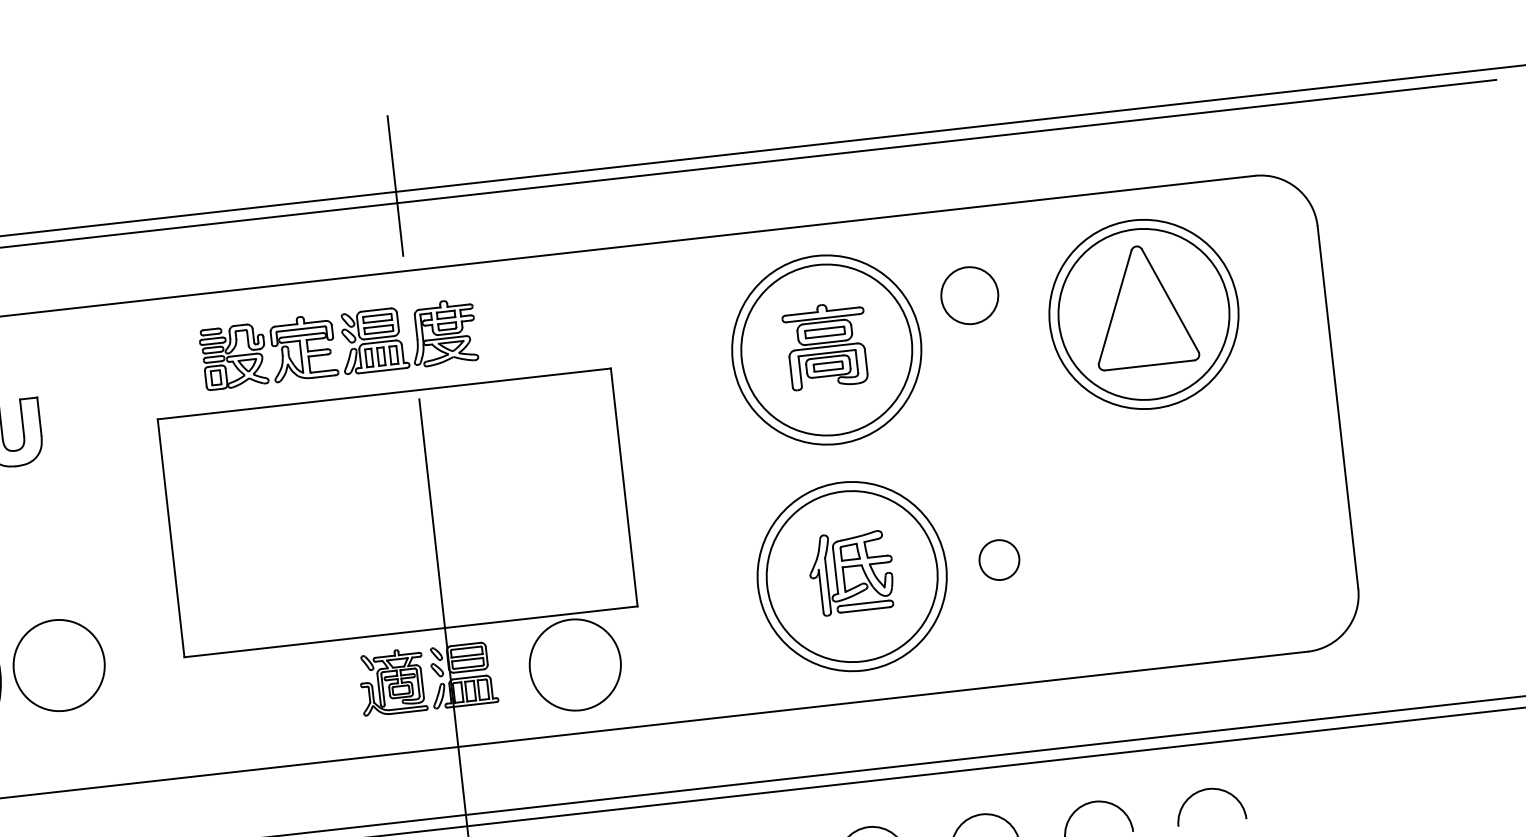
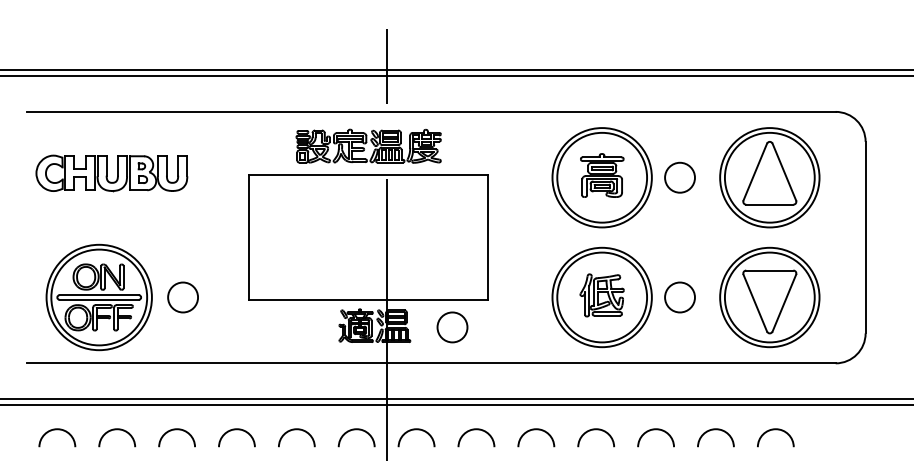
circle: (968, 295) -> (679, 177), moved
part: (338, 343) -> (368, 145), moved
part: (1168, 541) -> (769, 297), added
circle: (998, 560) -> (679, 297), size x1.43
circle: (59, 665) -> (183, 297), size x0.62
circle: (575, 665) -> (452, 327), size x0.62

